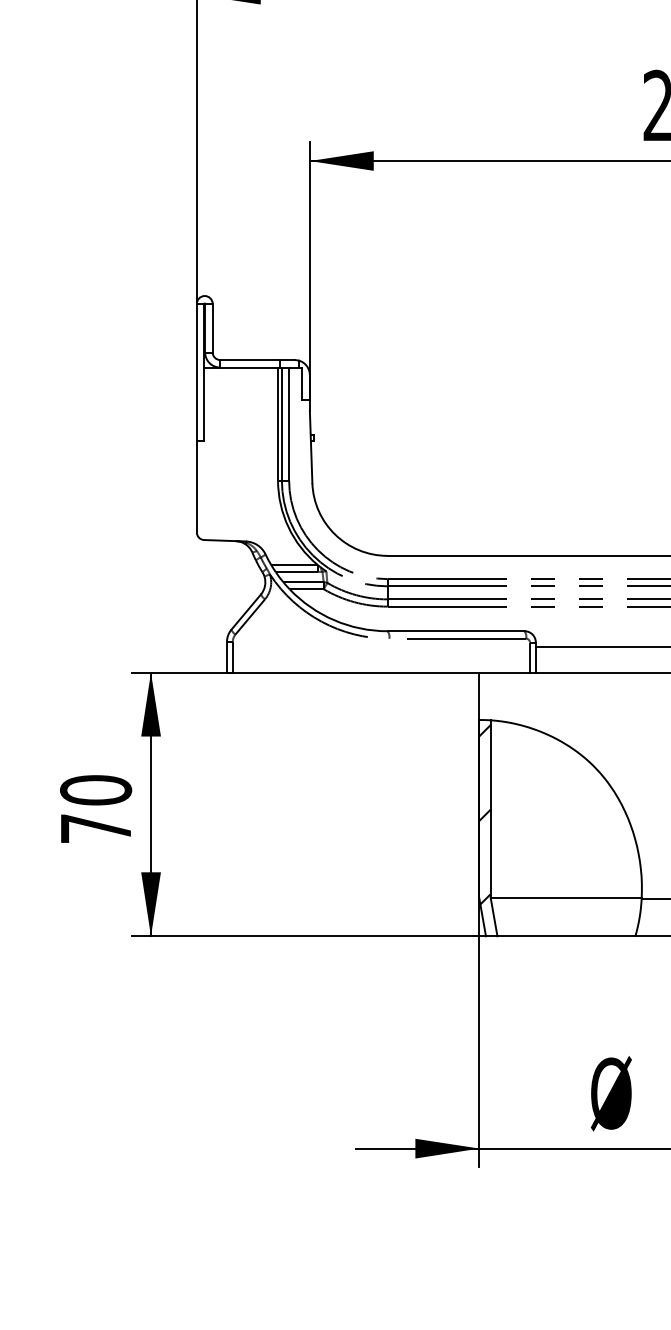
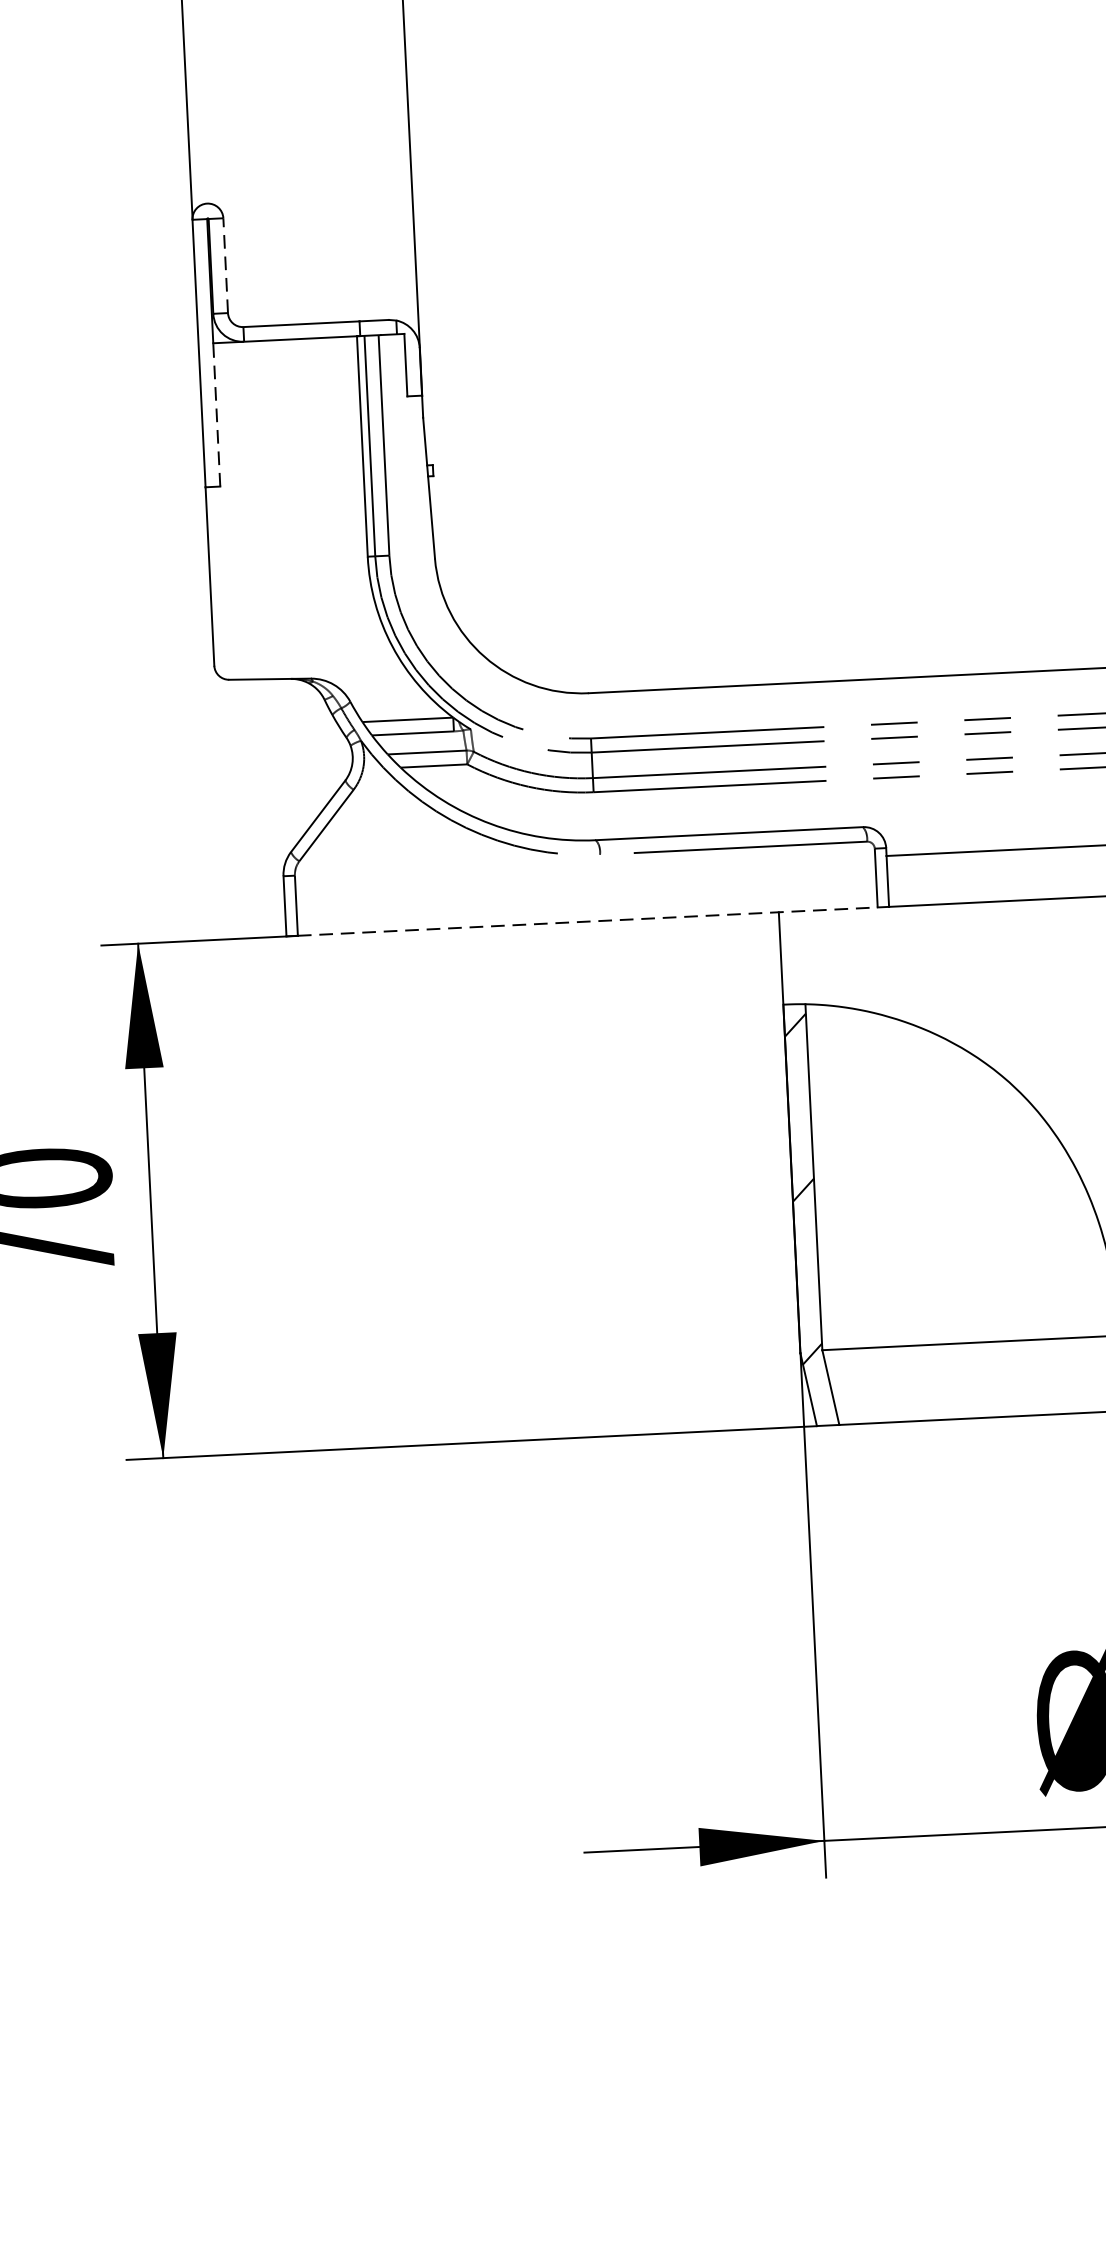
line: (212, 327) -> (225, 264), solid -> dashed
line: (204, 404) -> (216, 415), solid -> dashed
line: (381, 672) -> (587, 921), solid -> dashed

